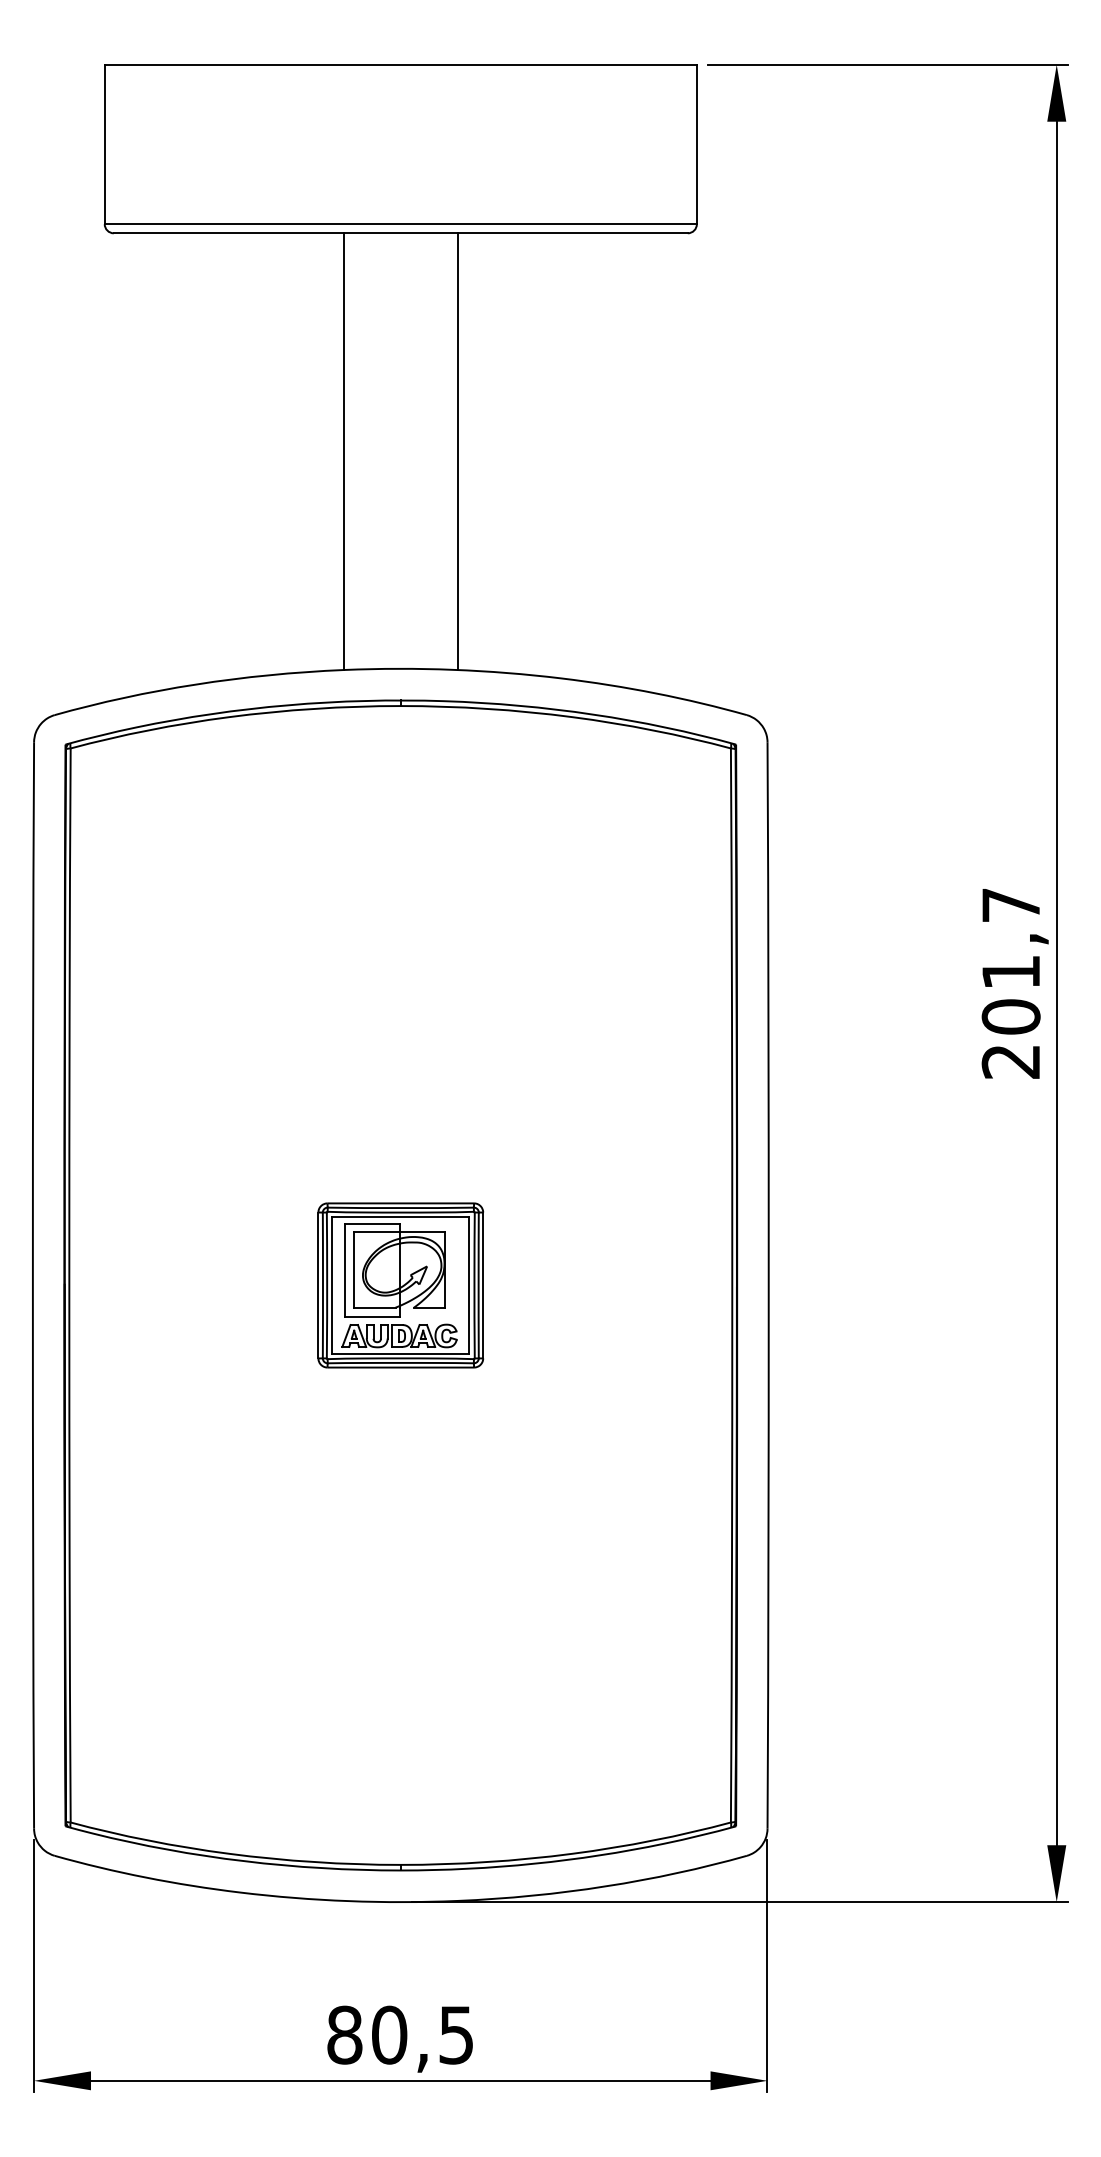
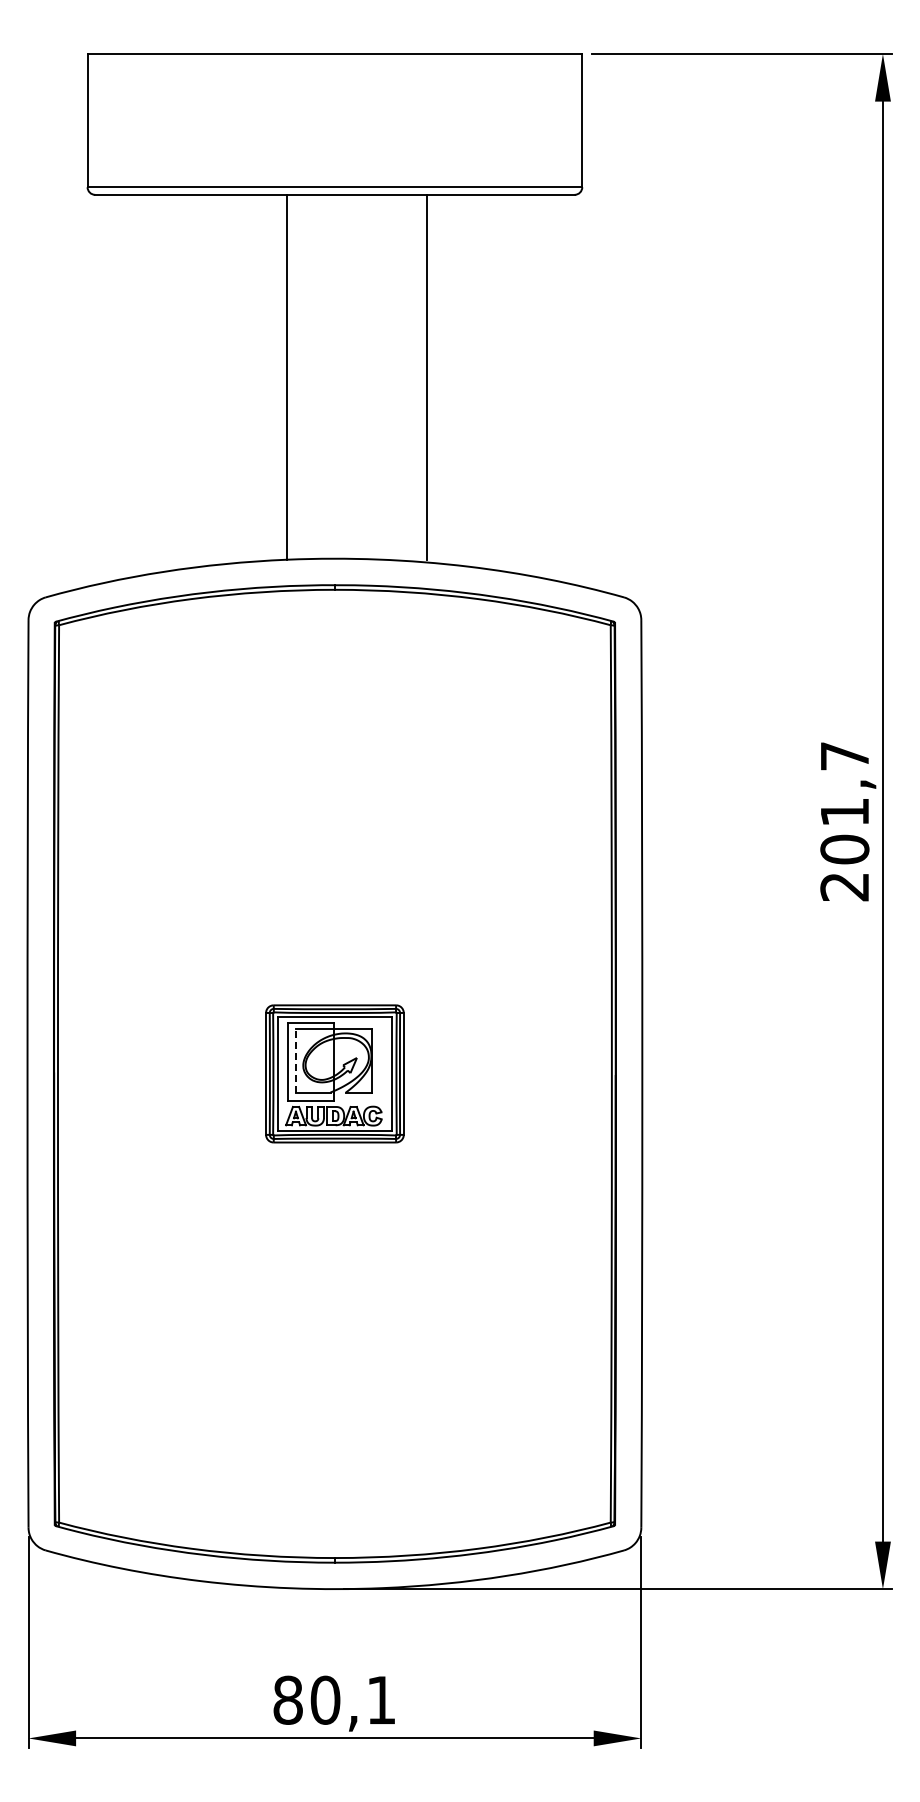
line: (457, 450) -> (426, 376), moved
line: (353, 1269) -> (295, 1060), solid -> dashed
text: (456, 2035) -> (381, 1700), 80,5 -> 80,1

